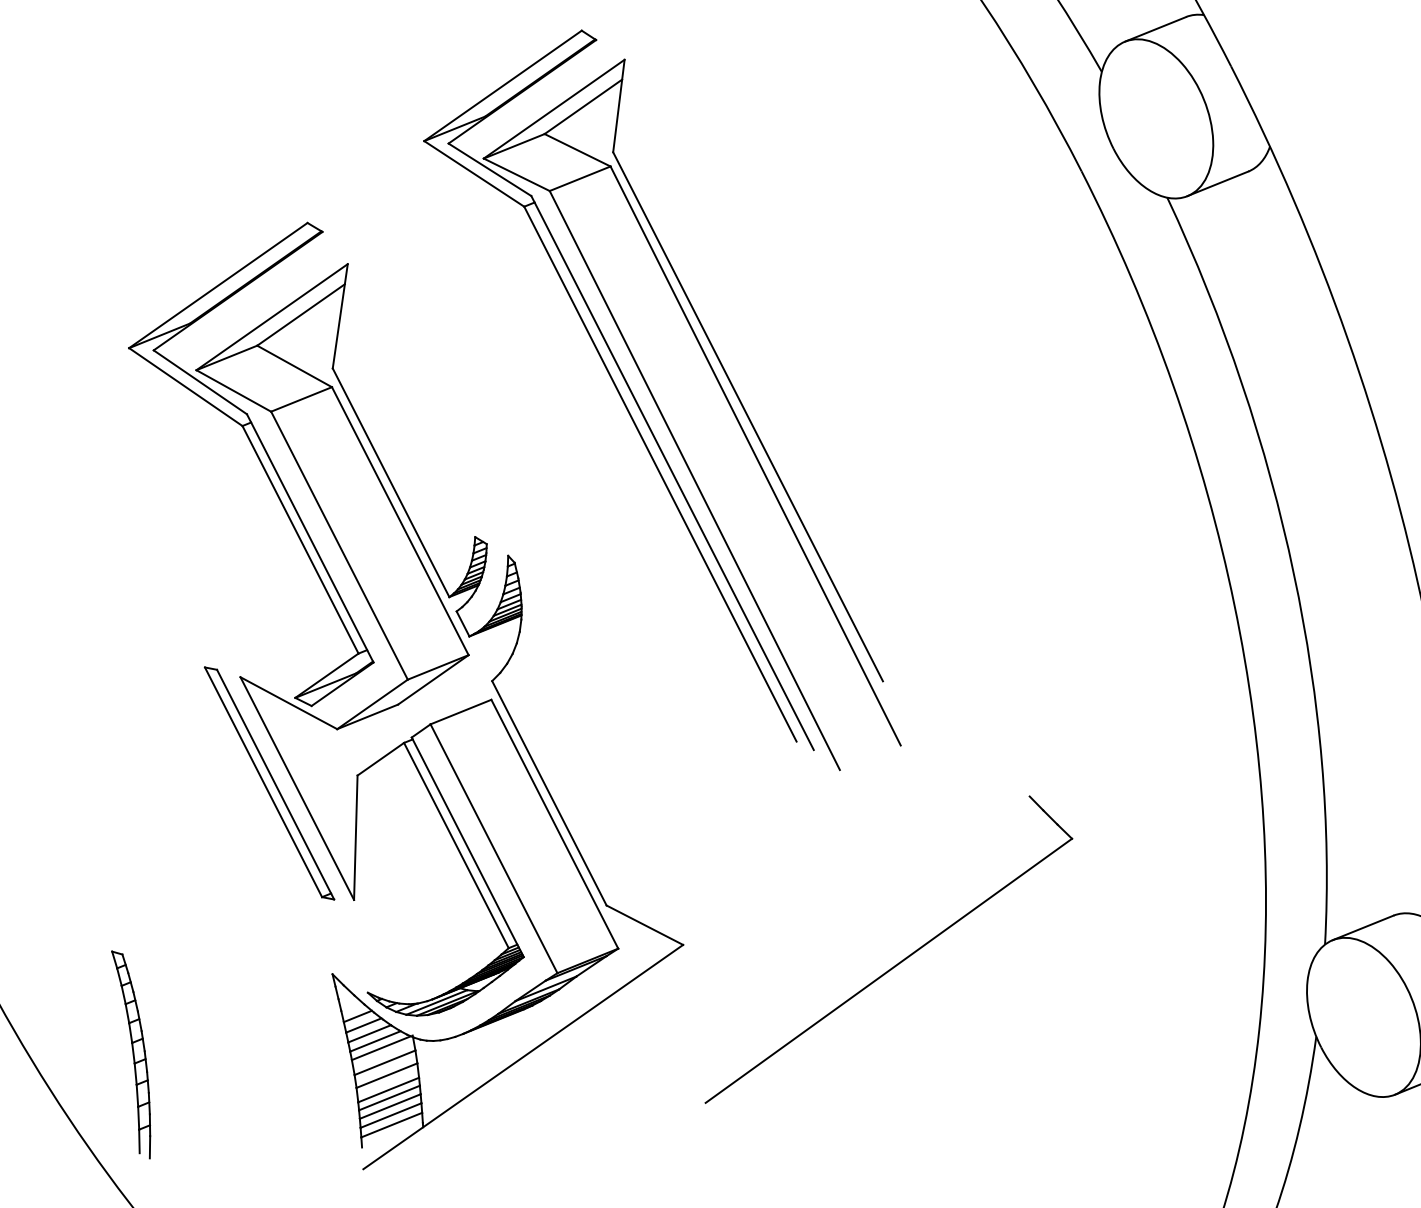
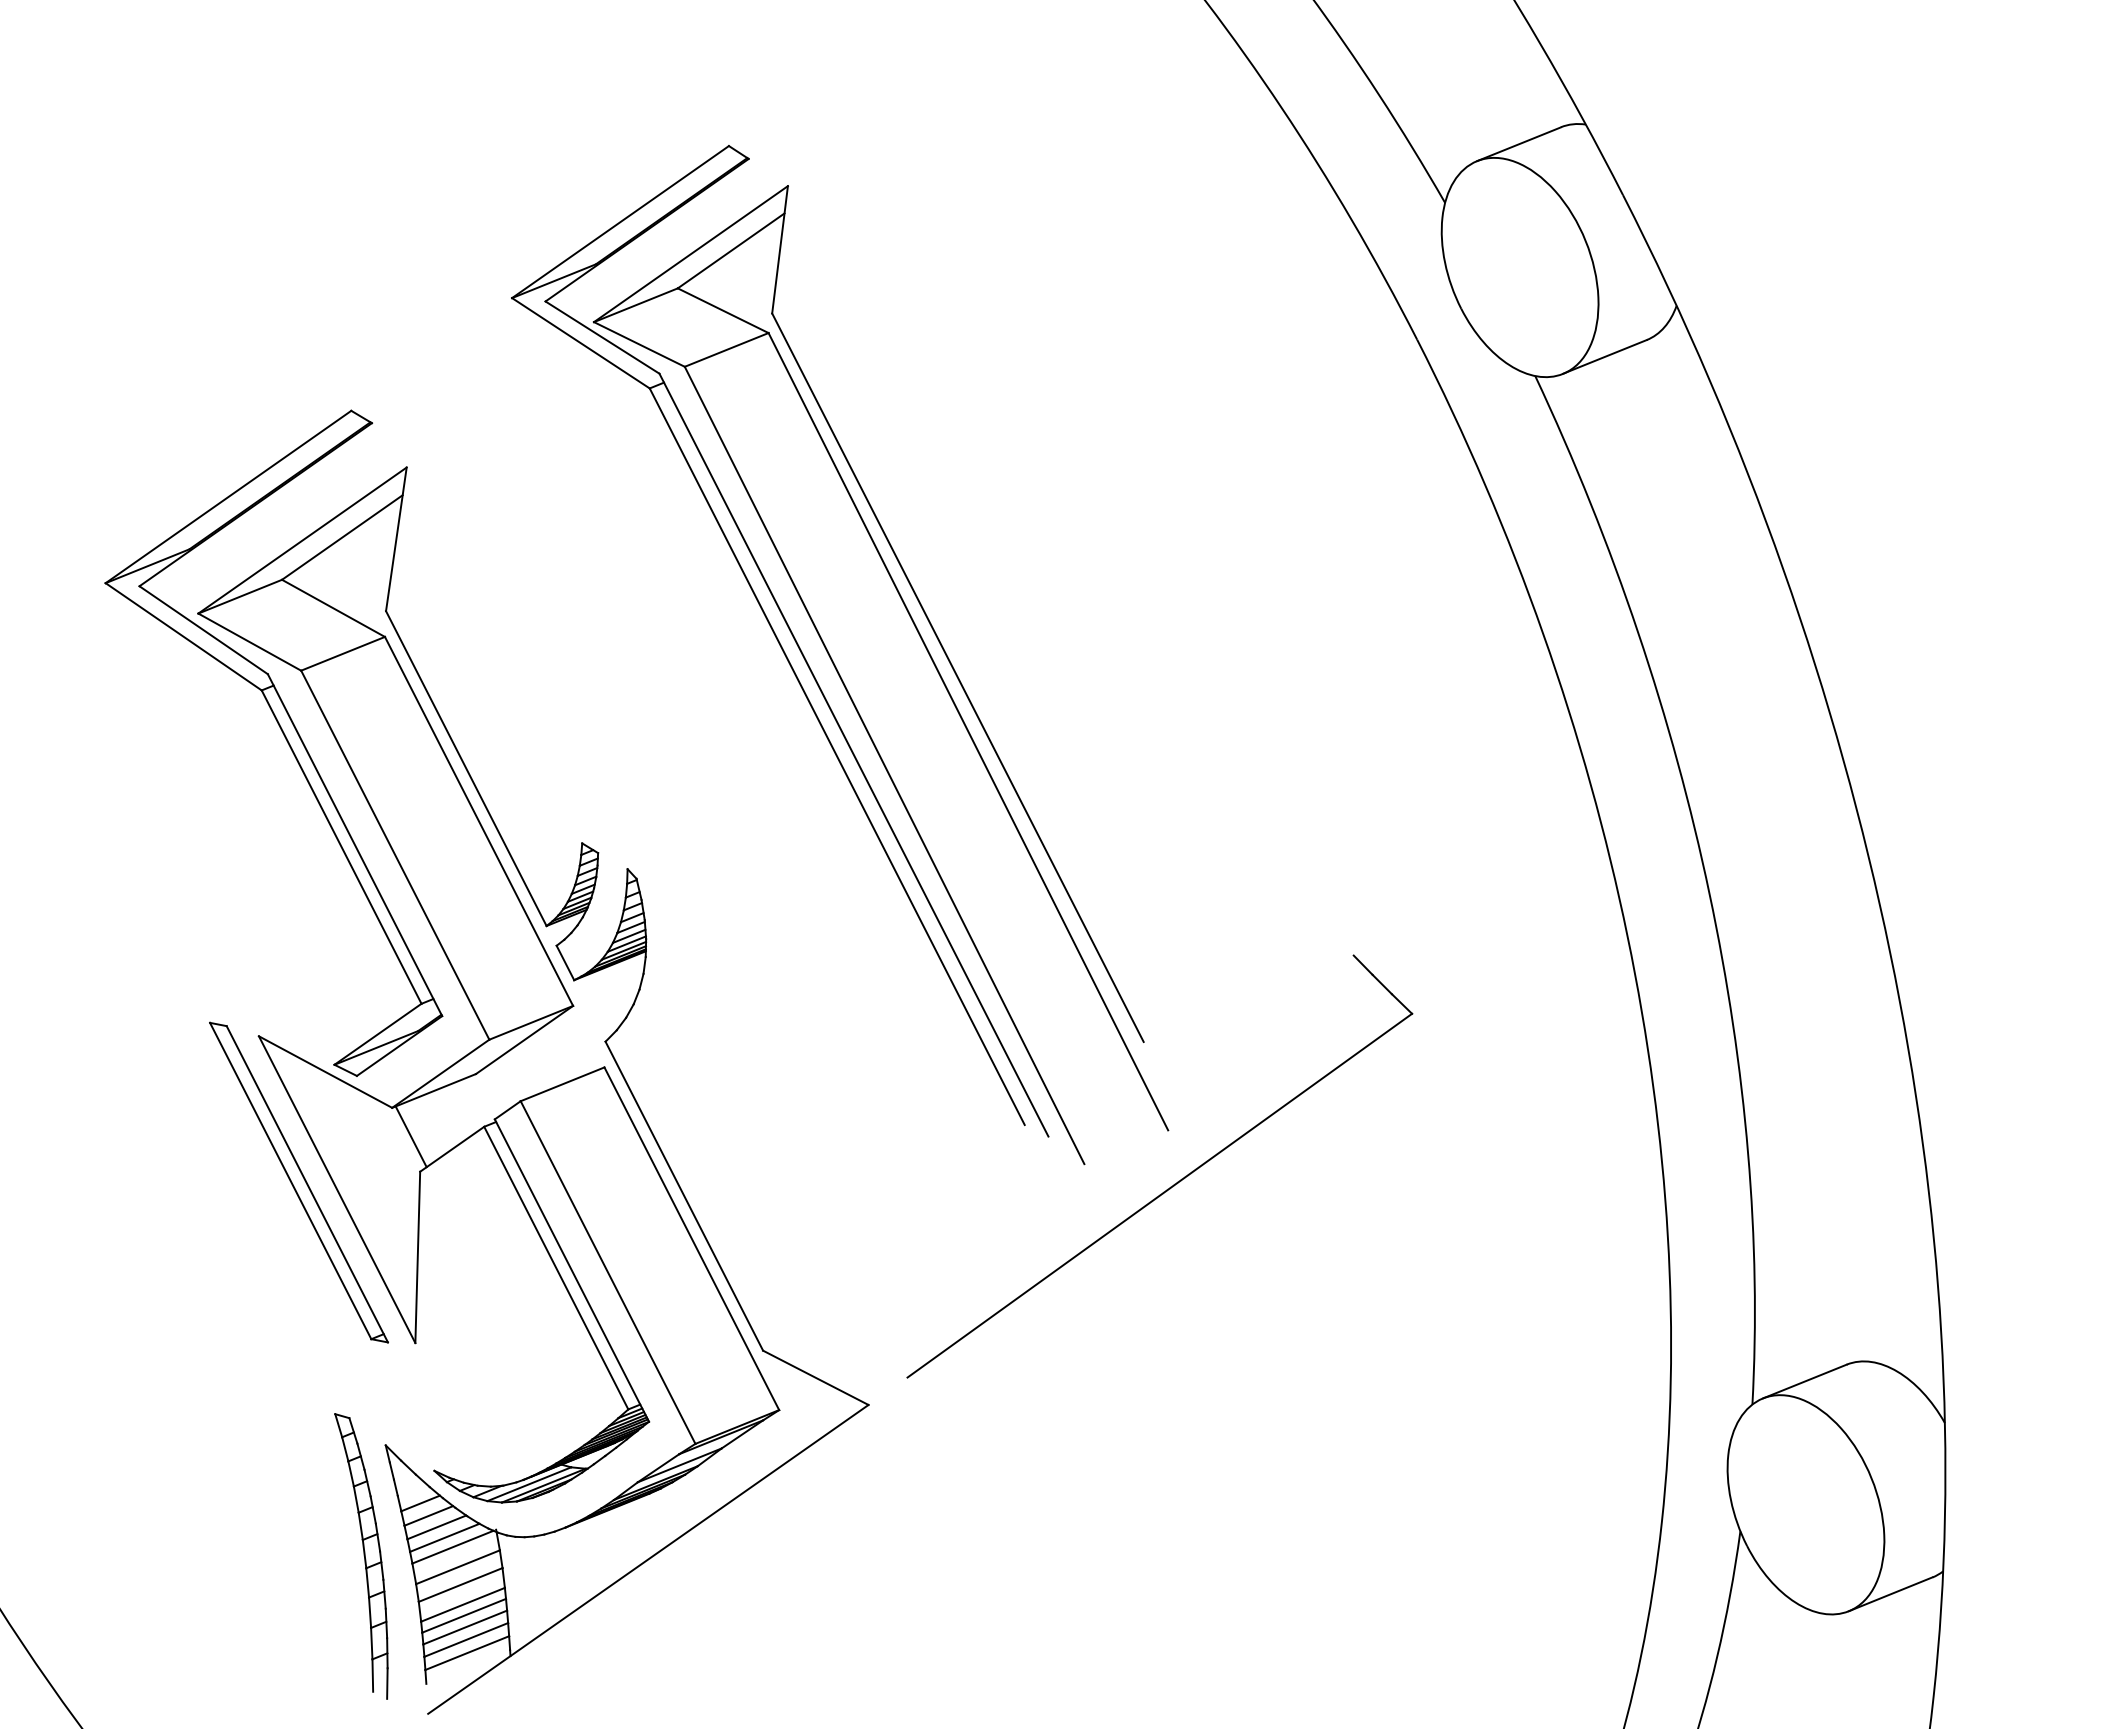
line: (350, 749) -> (410, 1136), added
part: (899, 962) -> (1174, 1183), moved
part: (131, 1054) -> (361, 1556), moved

